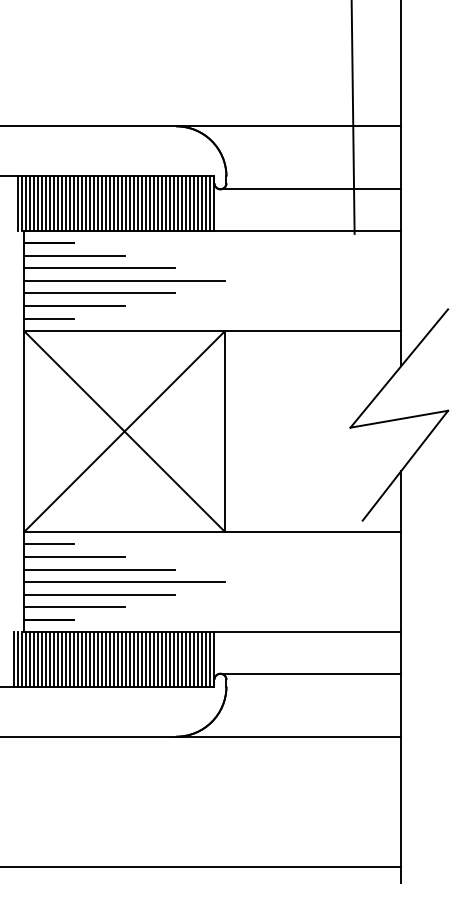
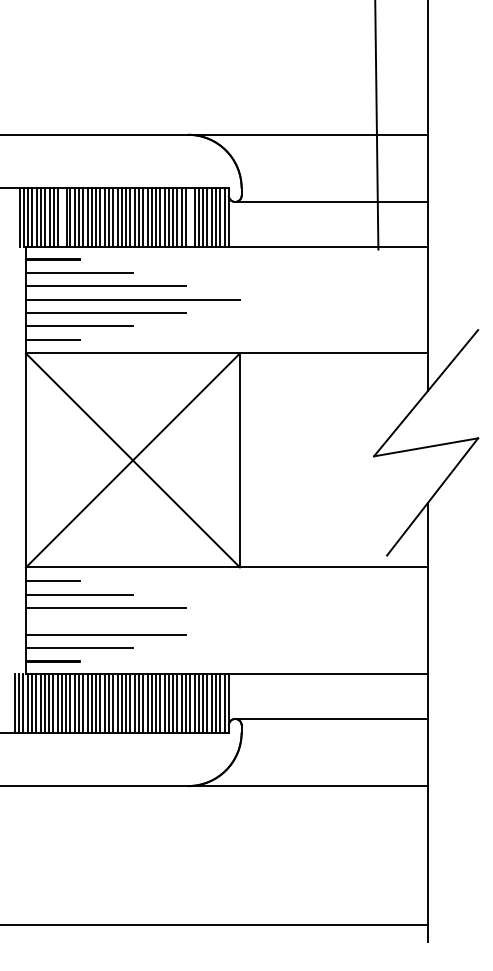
line: (58, 203) -> (62, 217), removed
line: (178, 203) -> (190, 217), removed
line: (124, 582) -> (132, 621), removed

